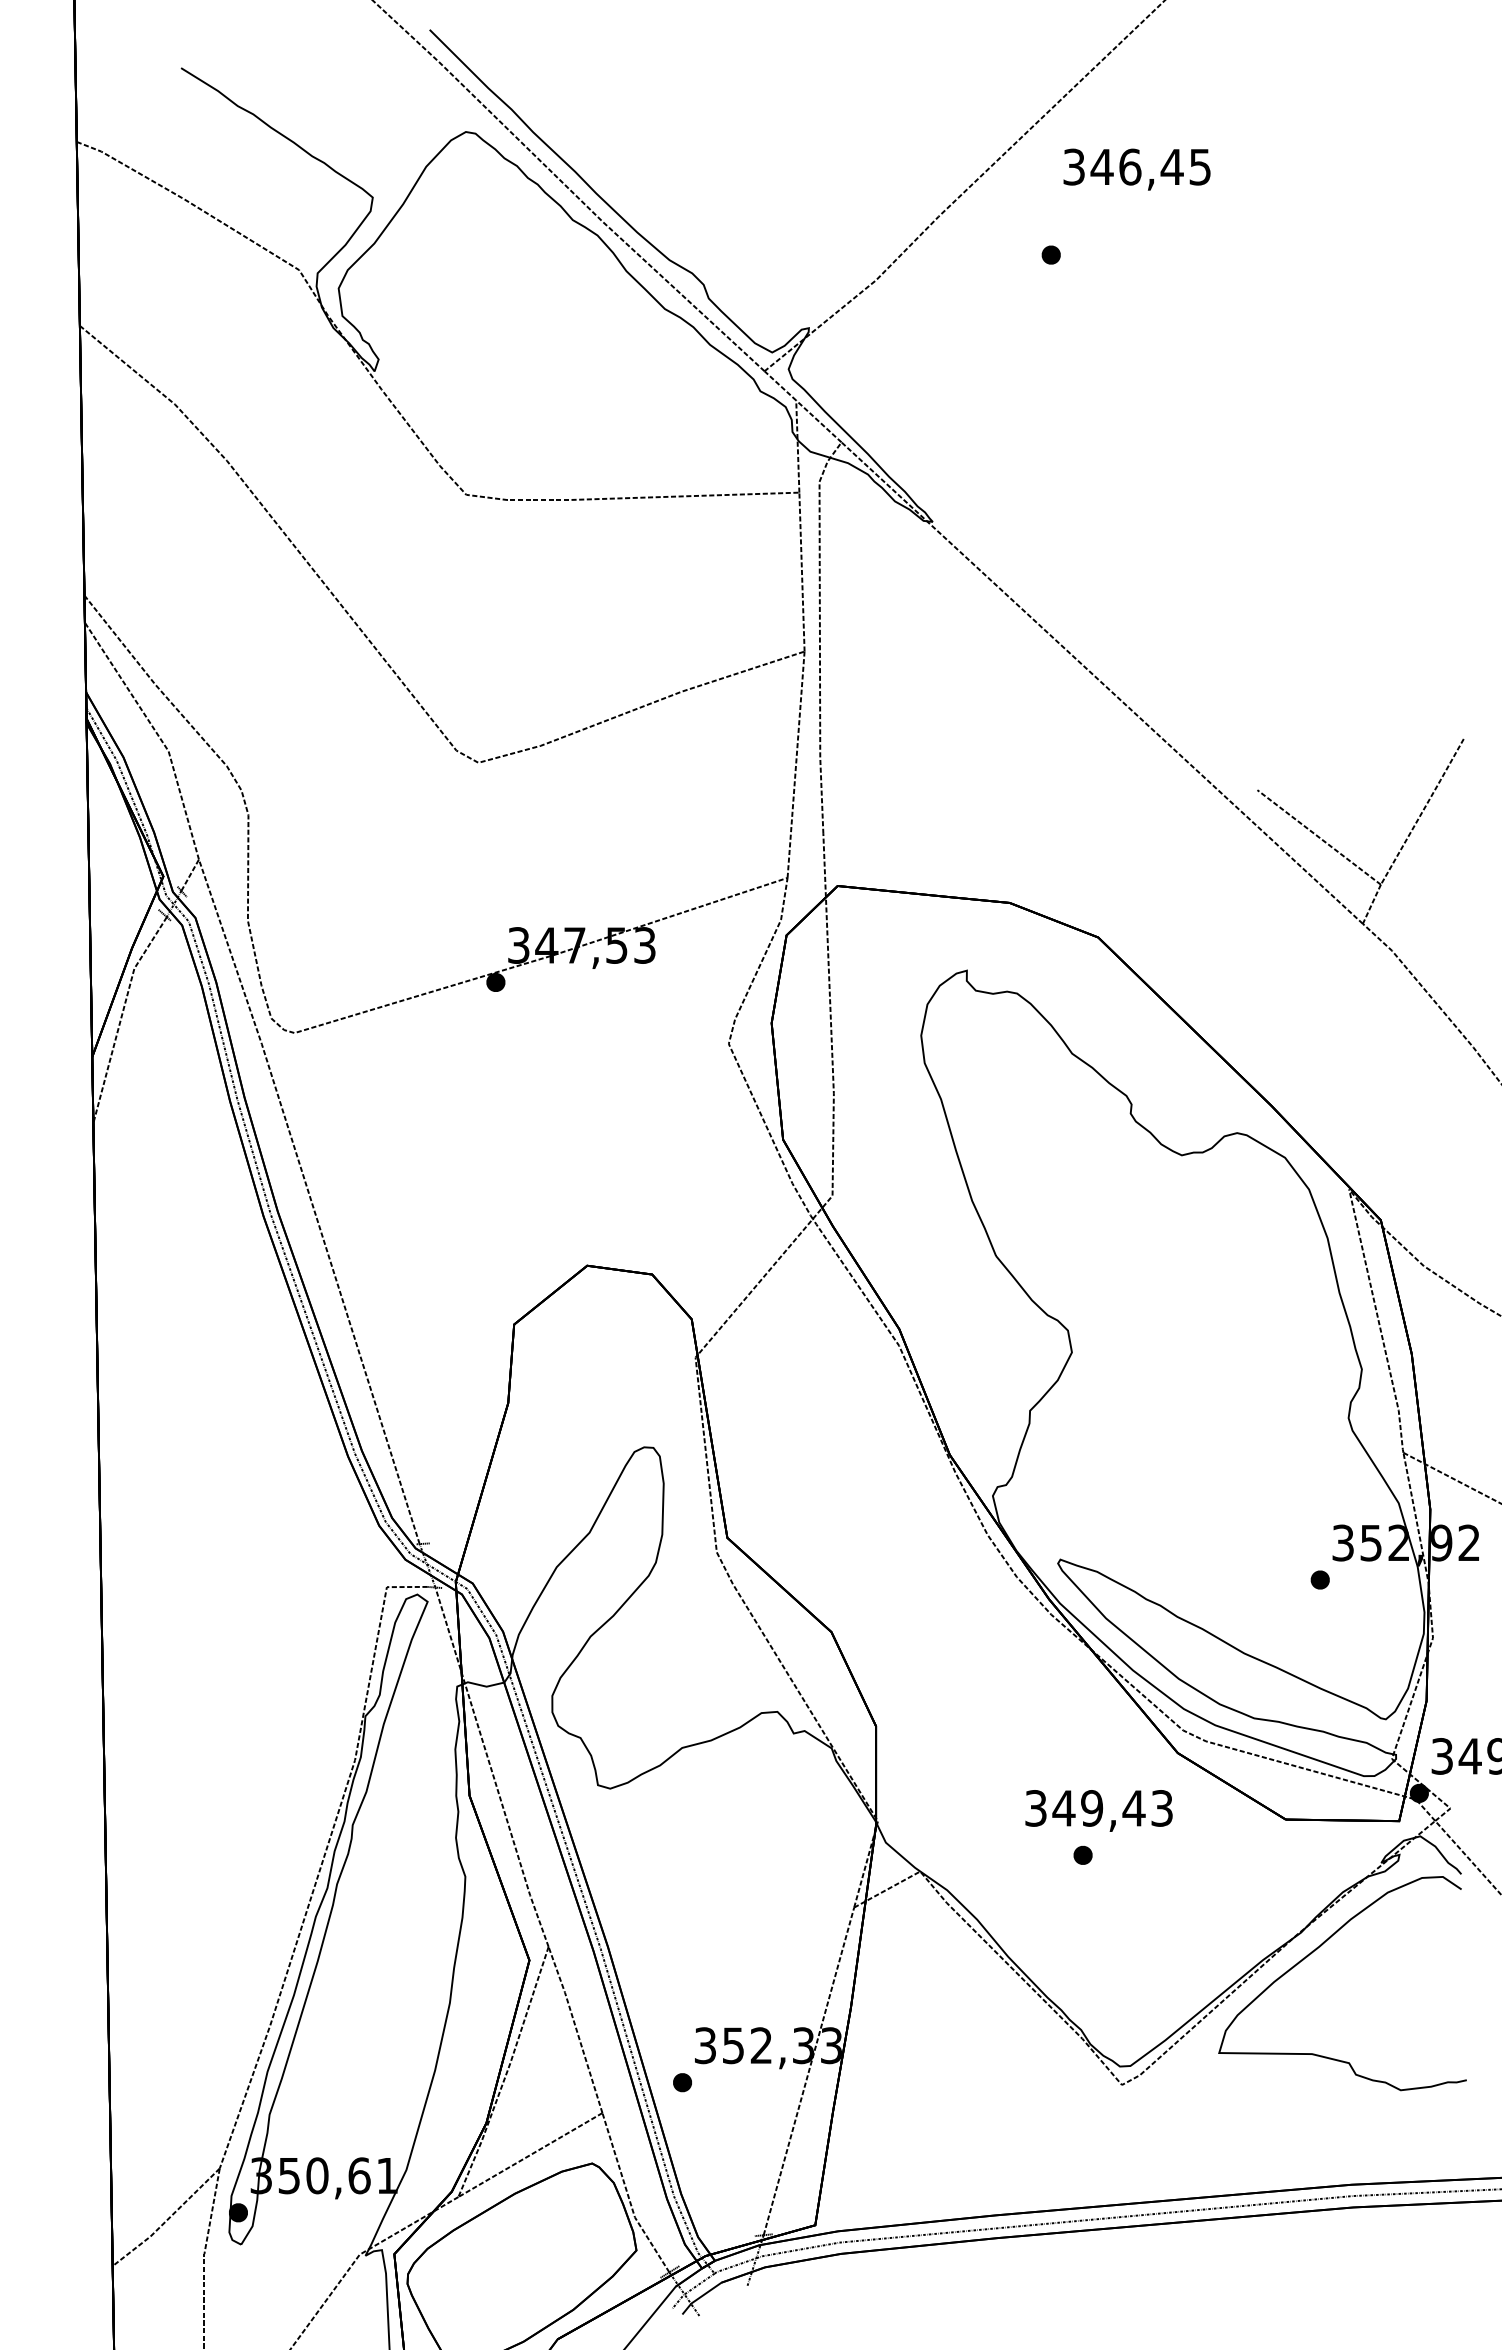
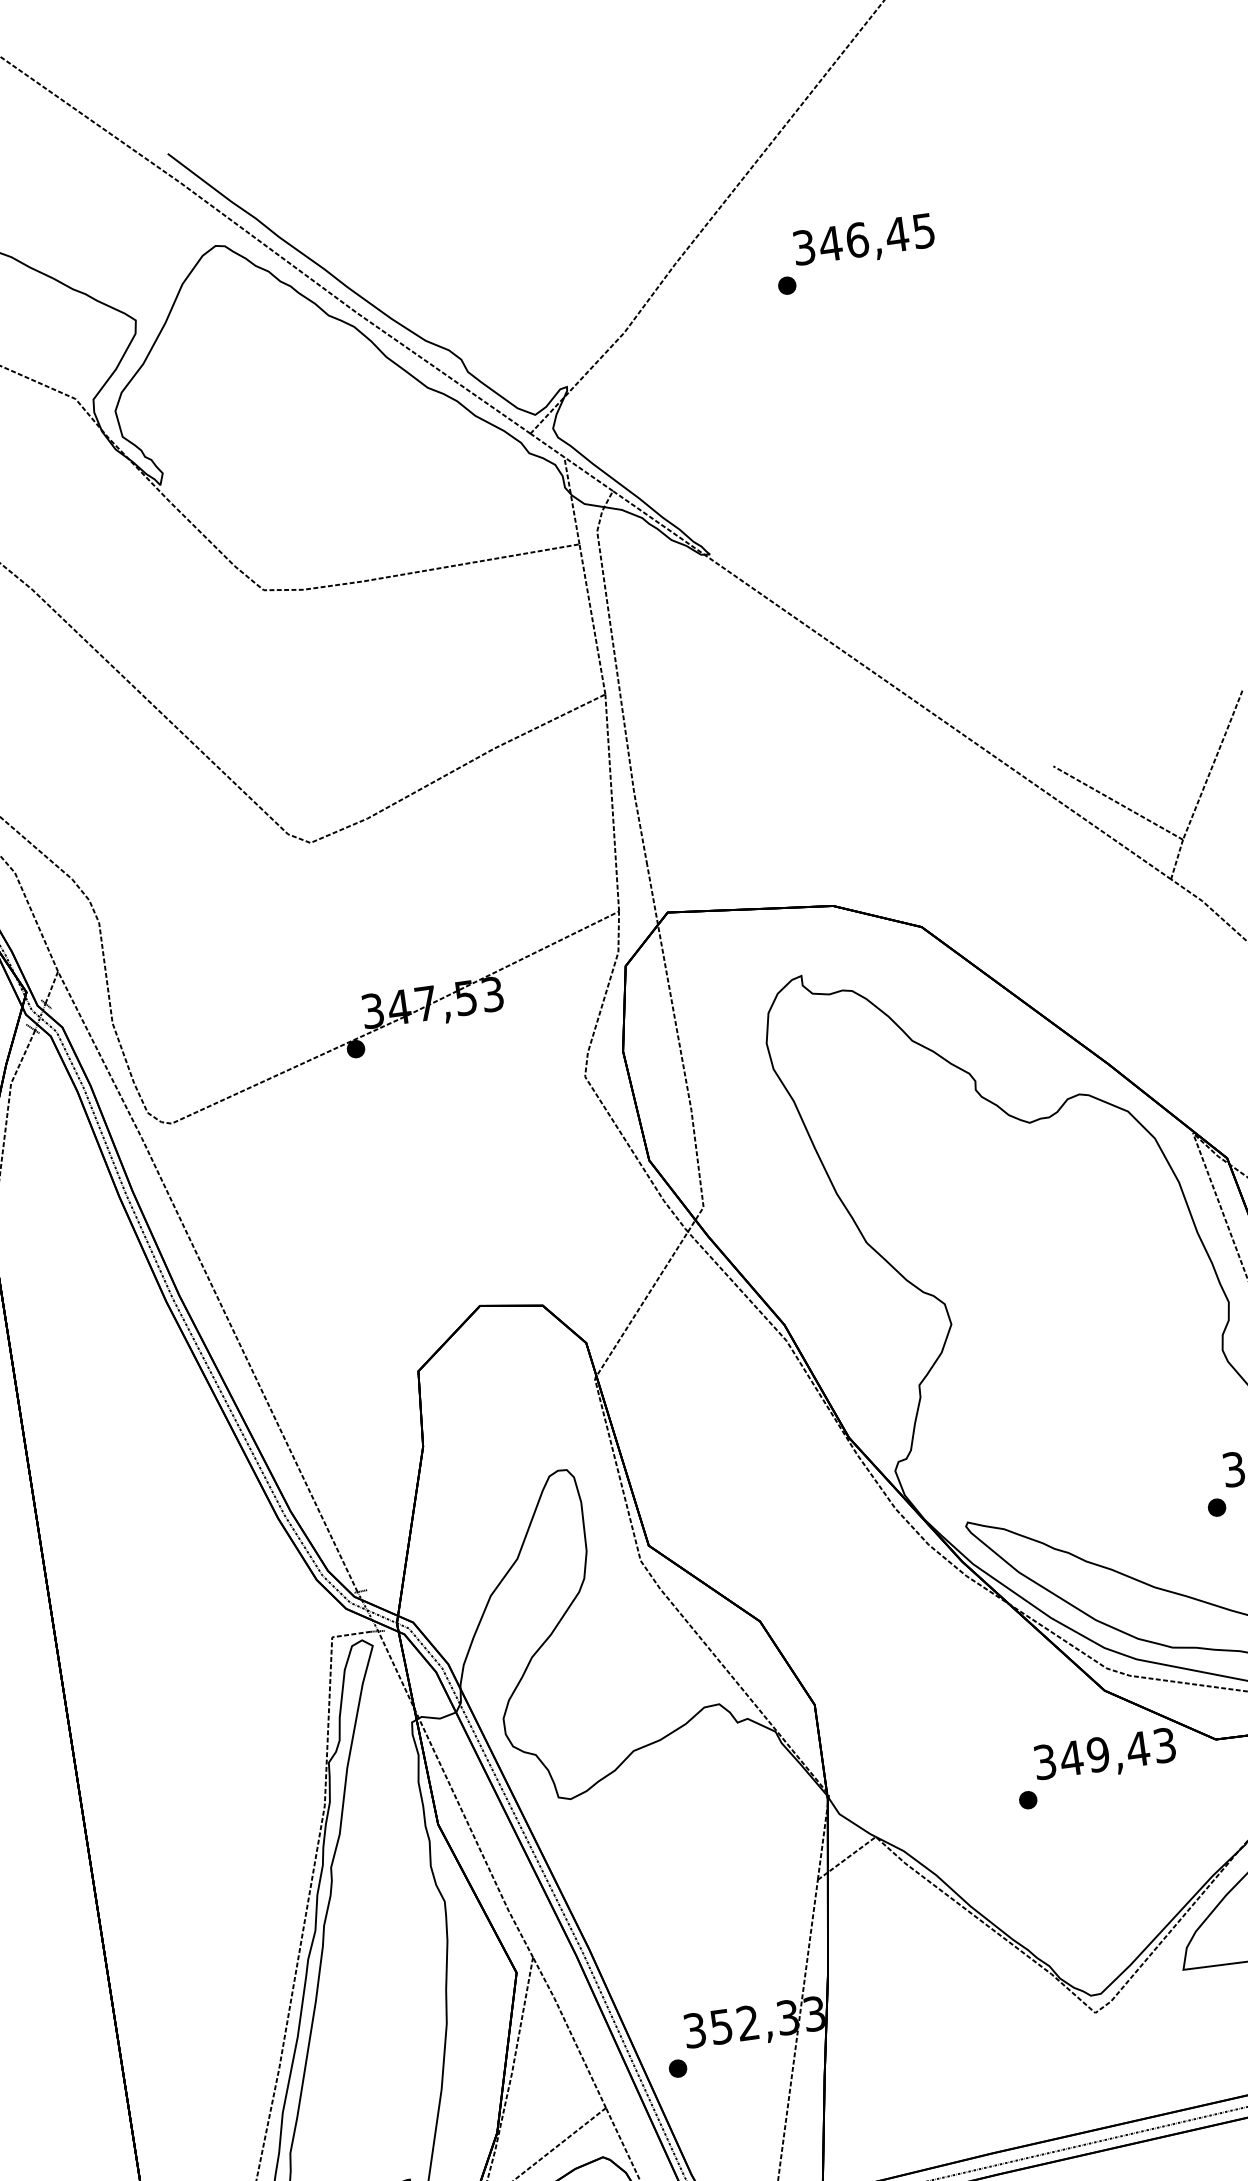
text: (1136, 169) -> (863, 241), moved
text: (1098, 1810) -> (1104, 1755), moved

